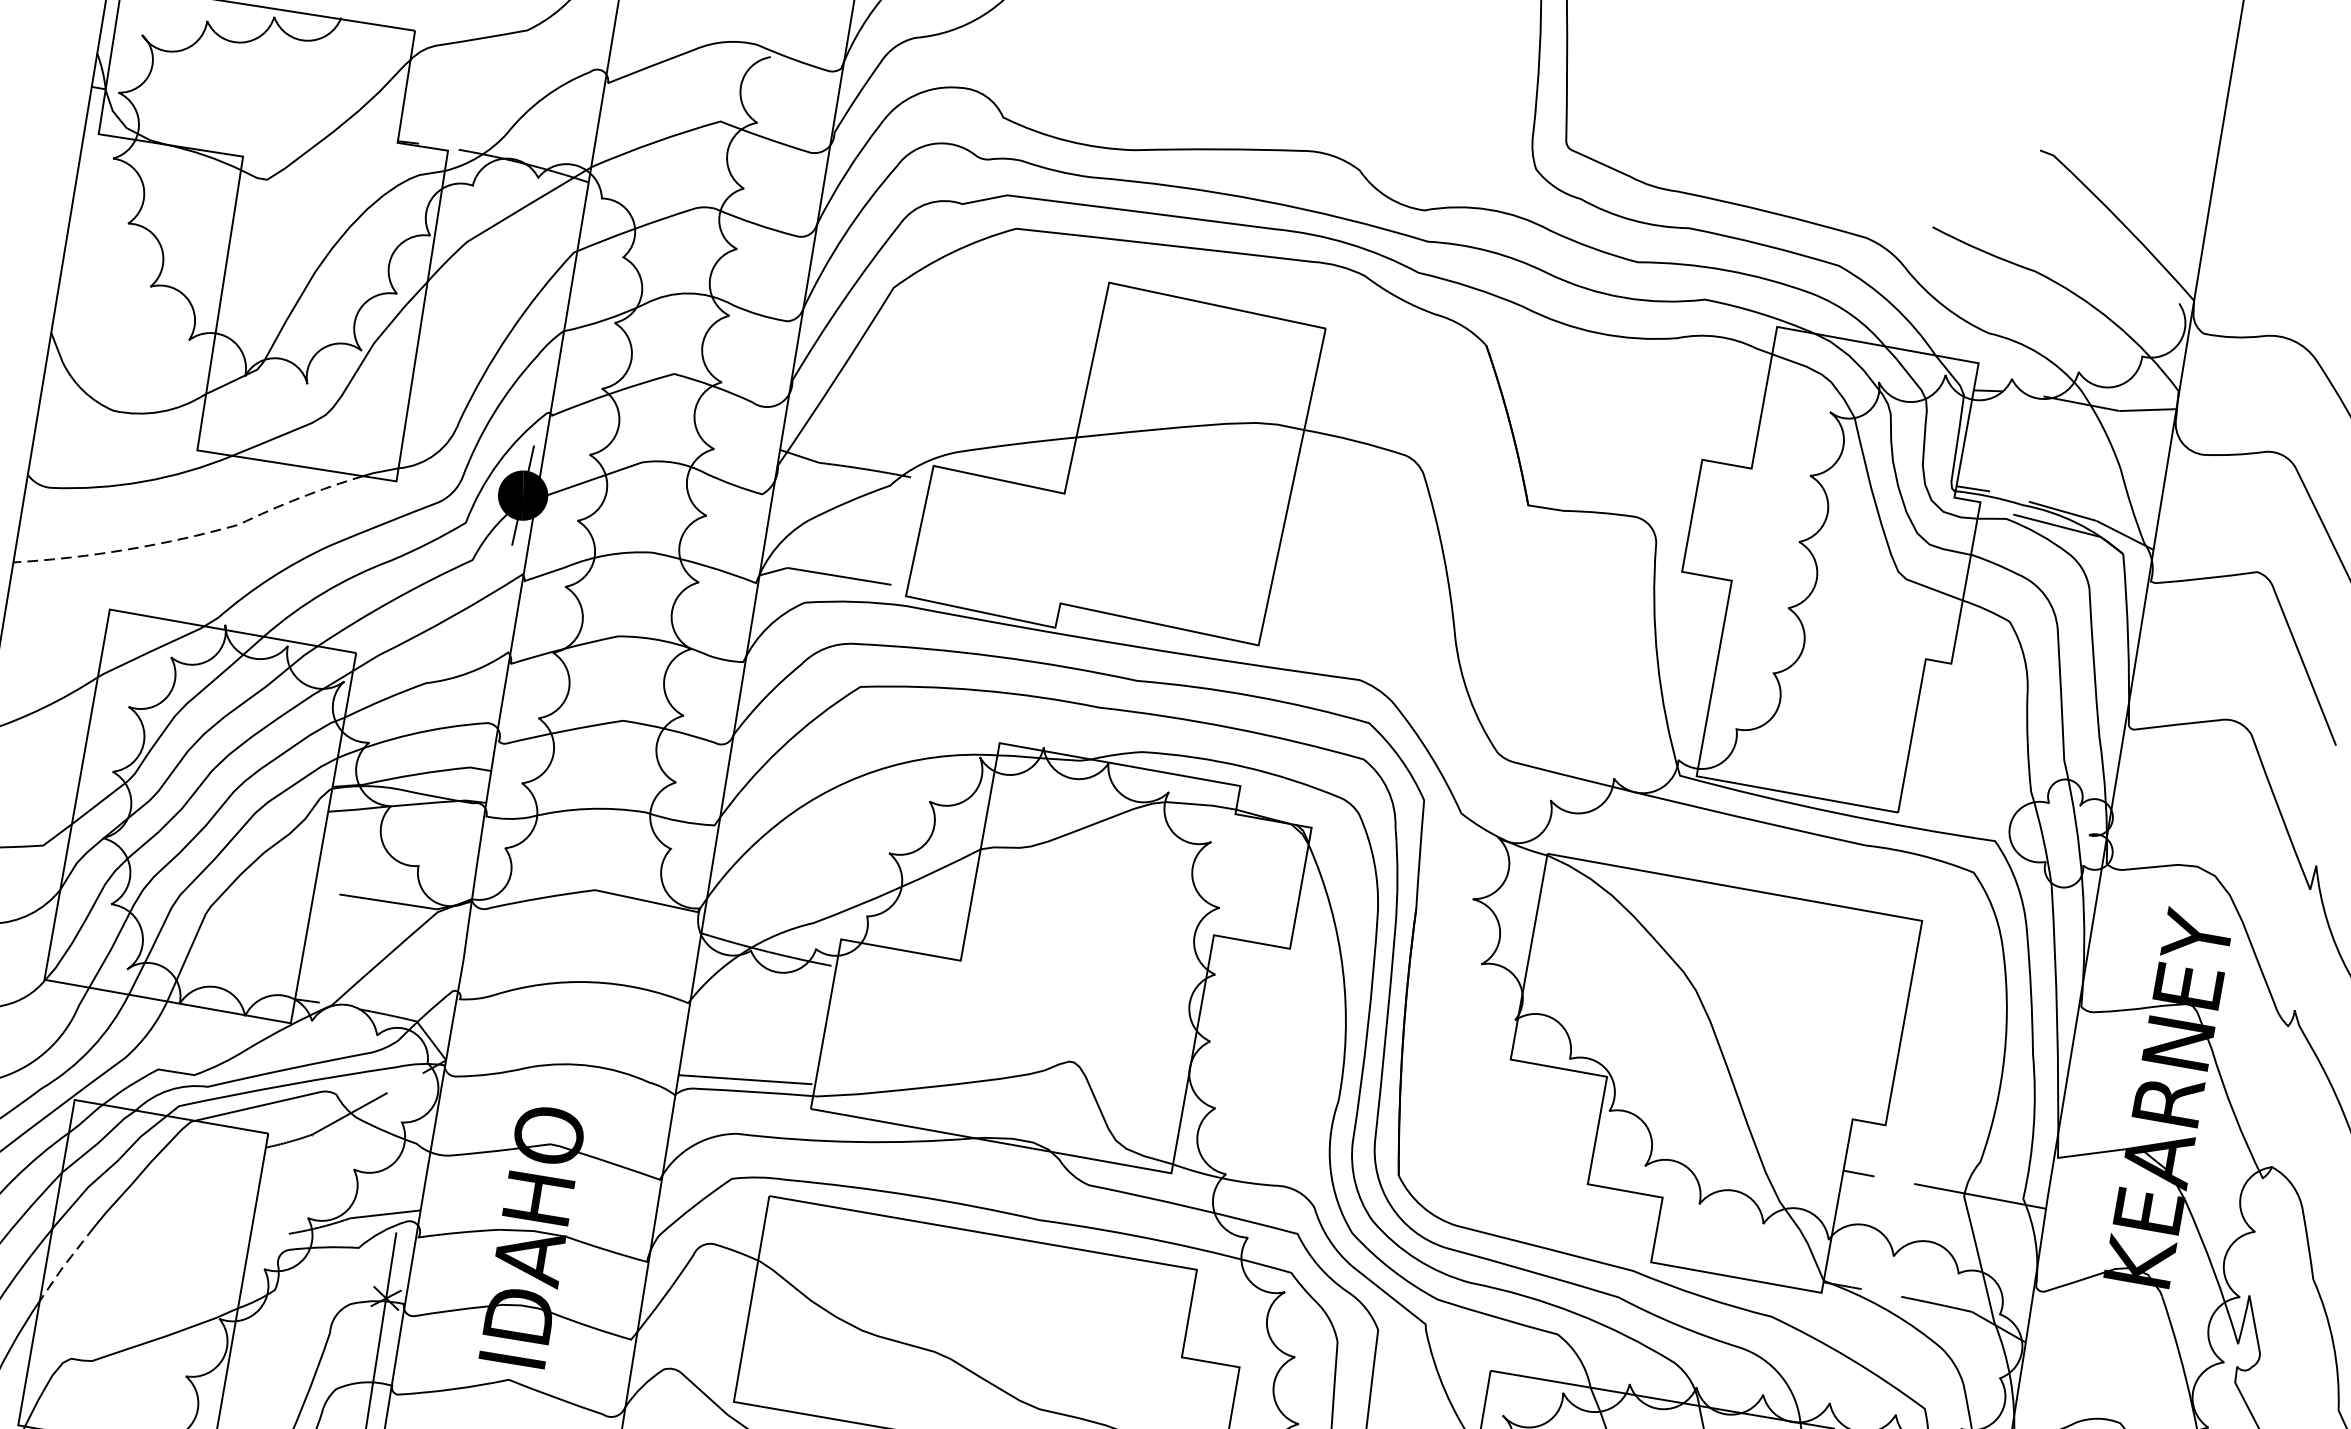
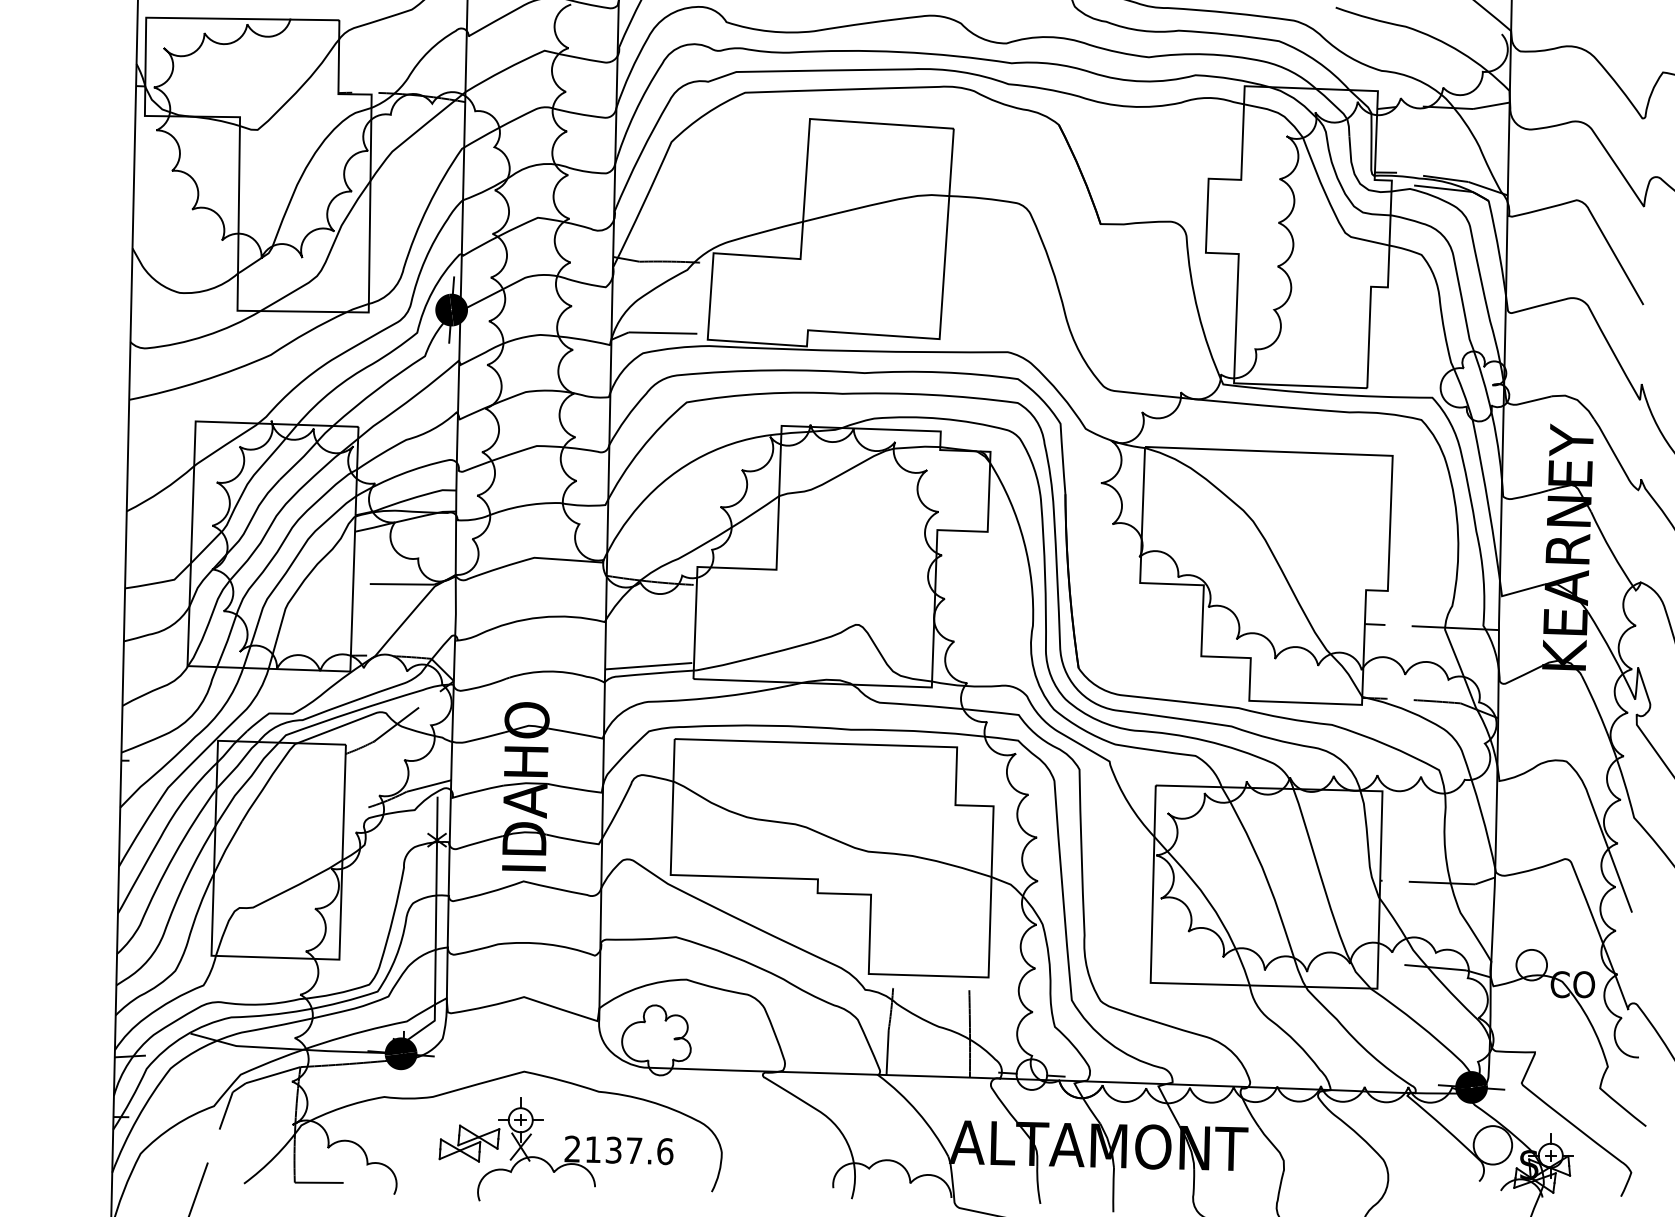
line: (189, 537) -> (240, 367), dashed -> solid
line: (66, 1264) -> (227, 847), dashed -> solid

